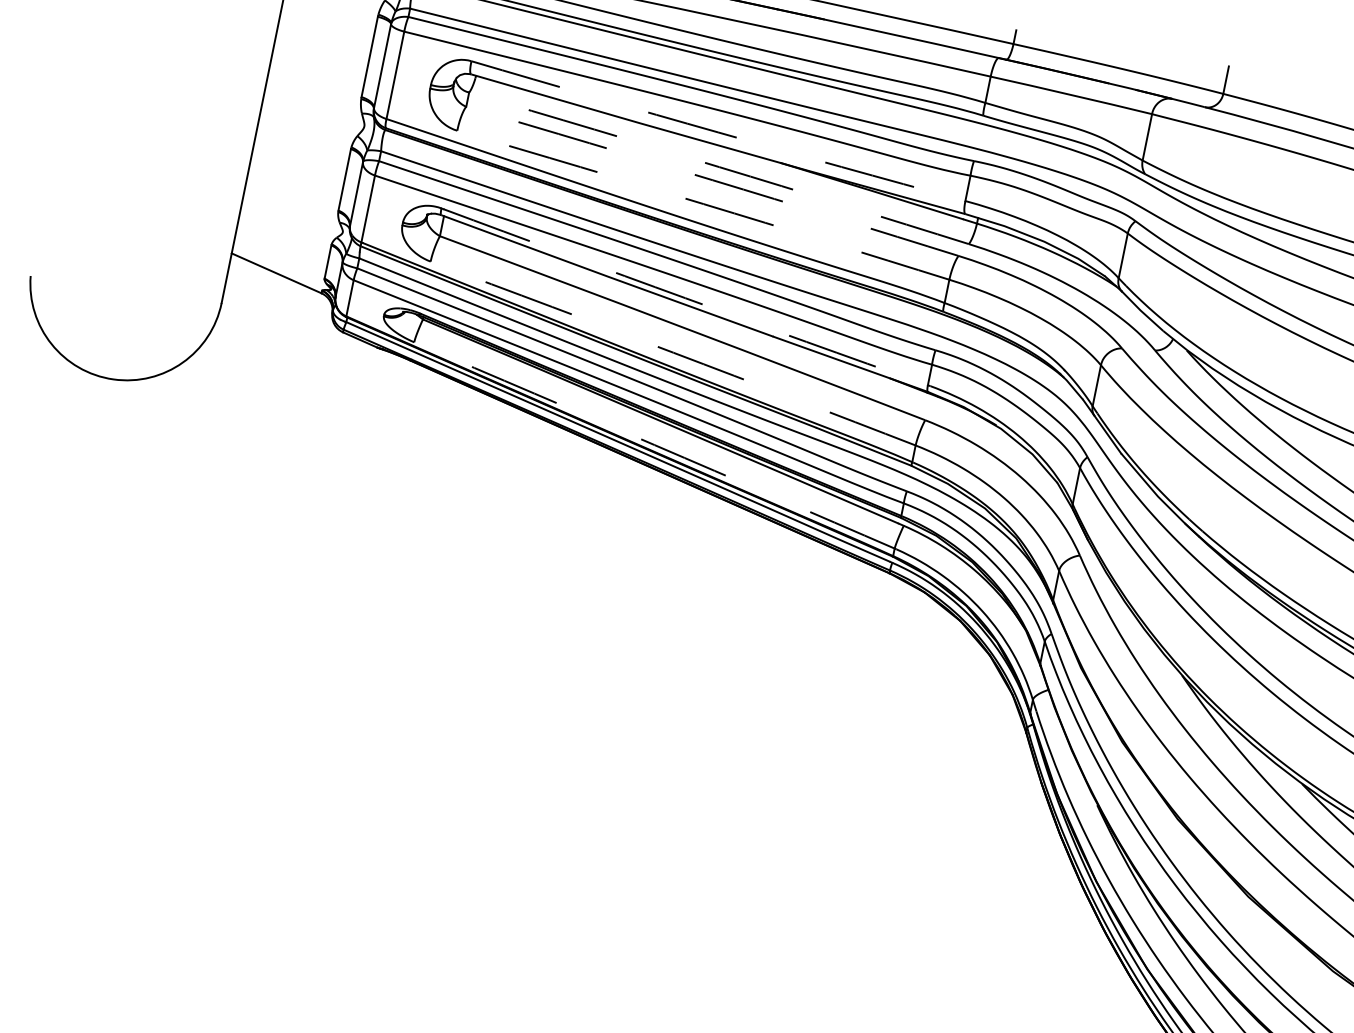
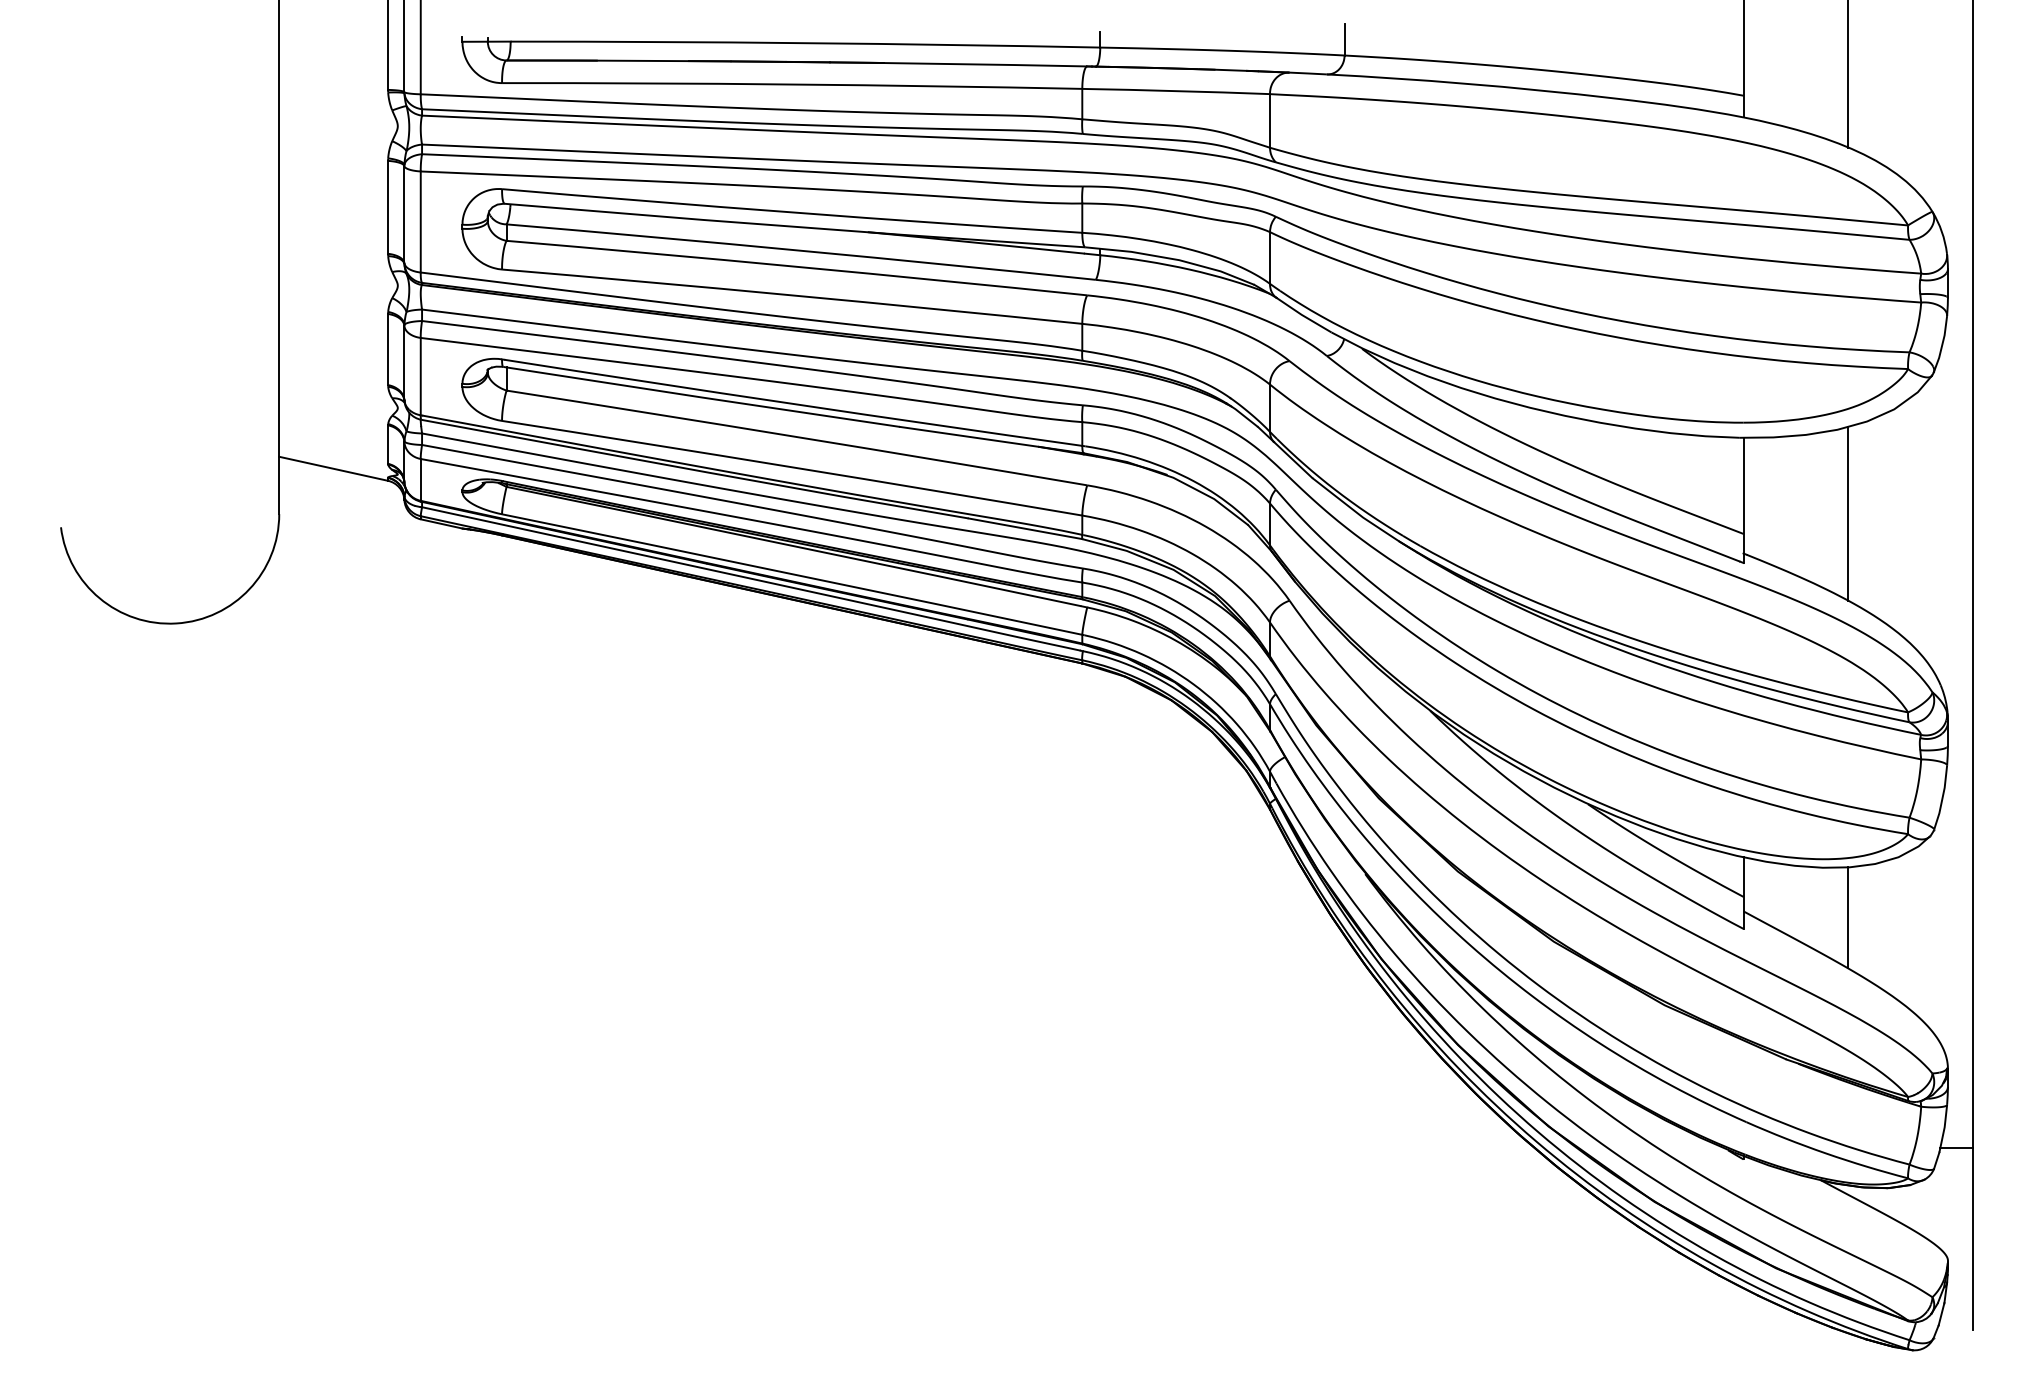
arc: (718, 132) -> (792, 212), dashed -> solid
arc: (719, 166) -> (801, 250), dashed -> solid
arc: (713, 180) -> (797, 266), dashed -> solid
arc: (703, 204) -> (792, 295), dashed -> solid
arc: (685, 297) -> (793, 403), dashed -> solid
arc: (673, 352) -> (792, 467), dashed -> solid
arc: (654, 445) -> (792, 574), dashed -> solid

